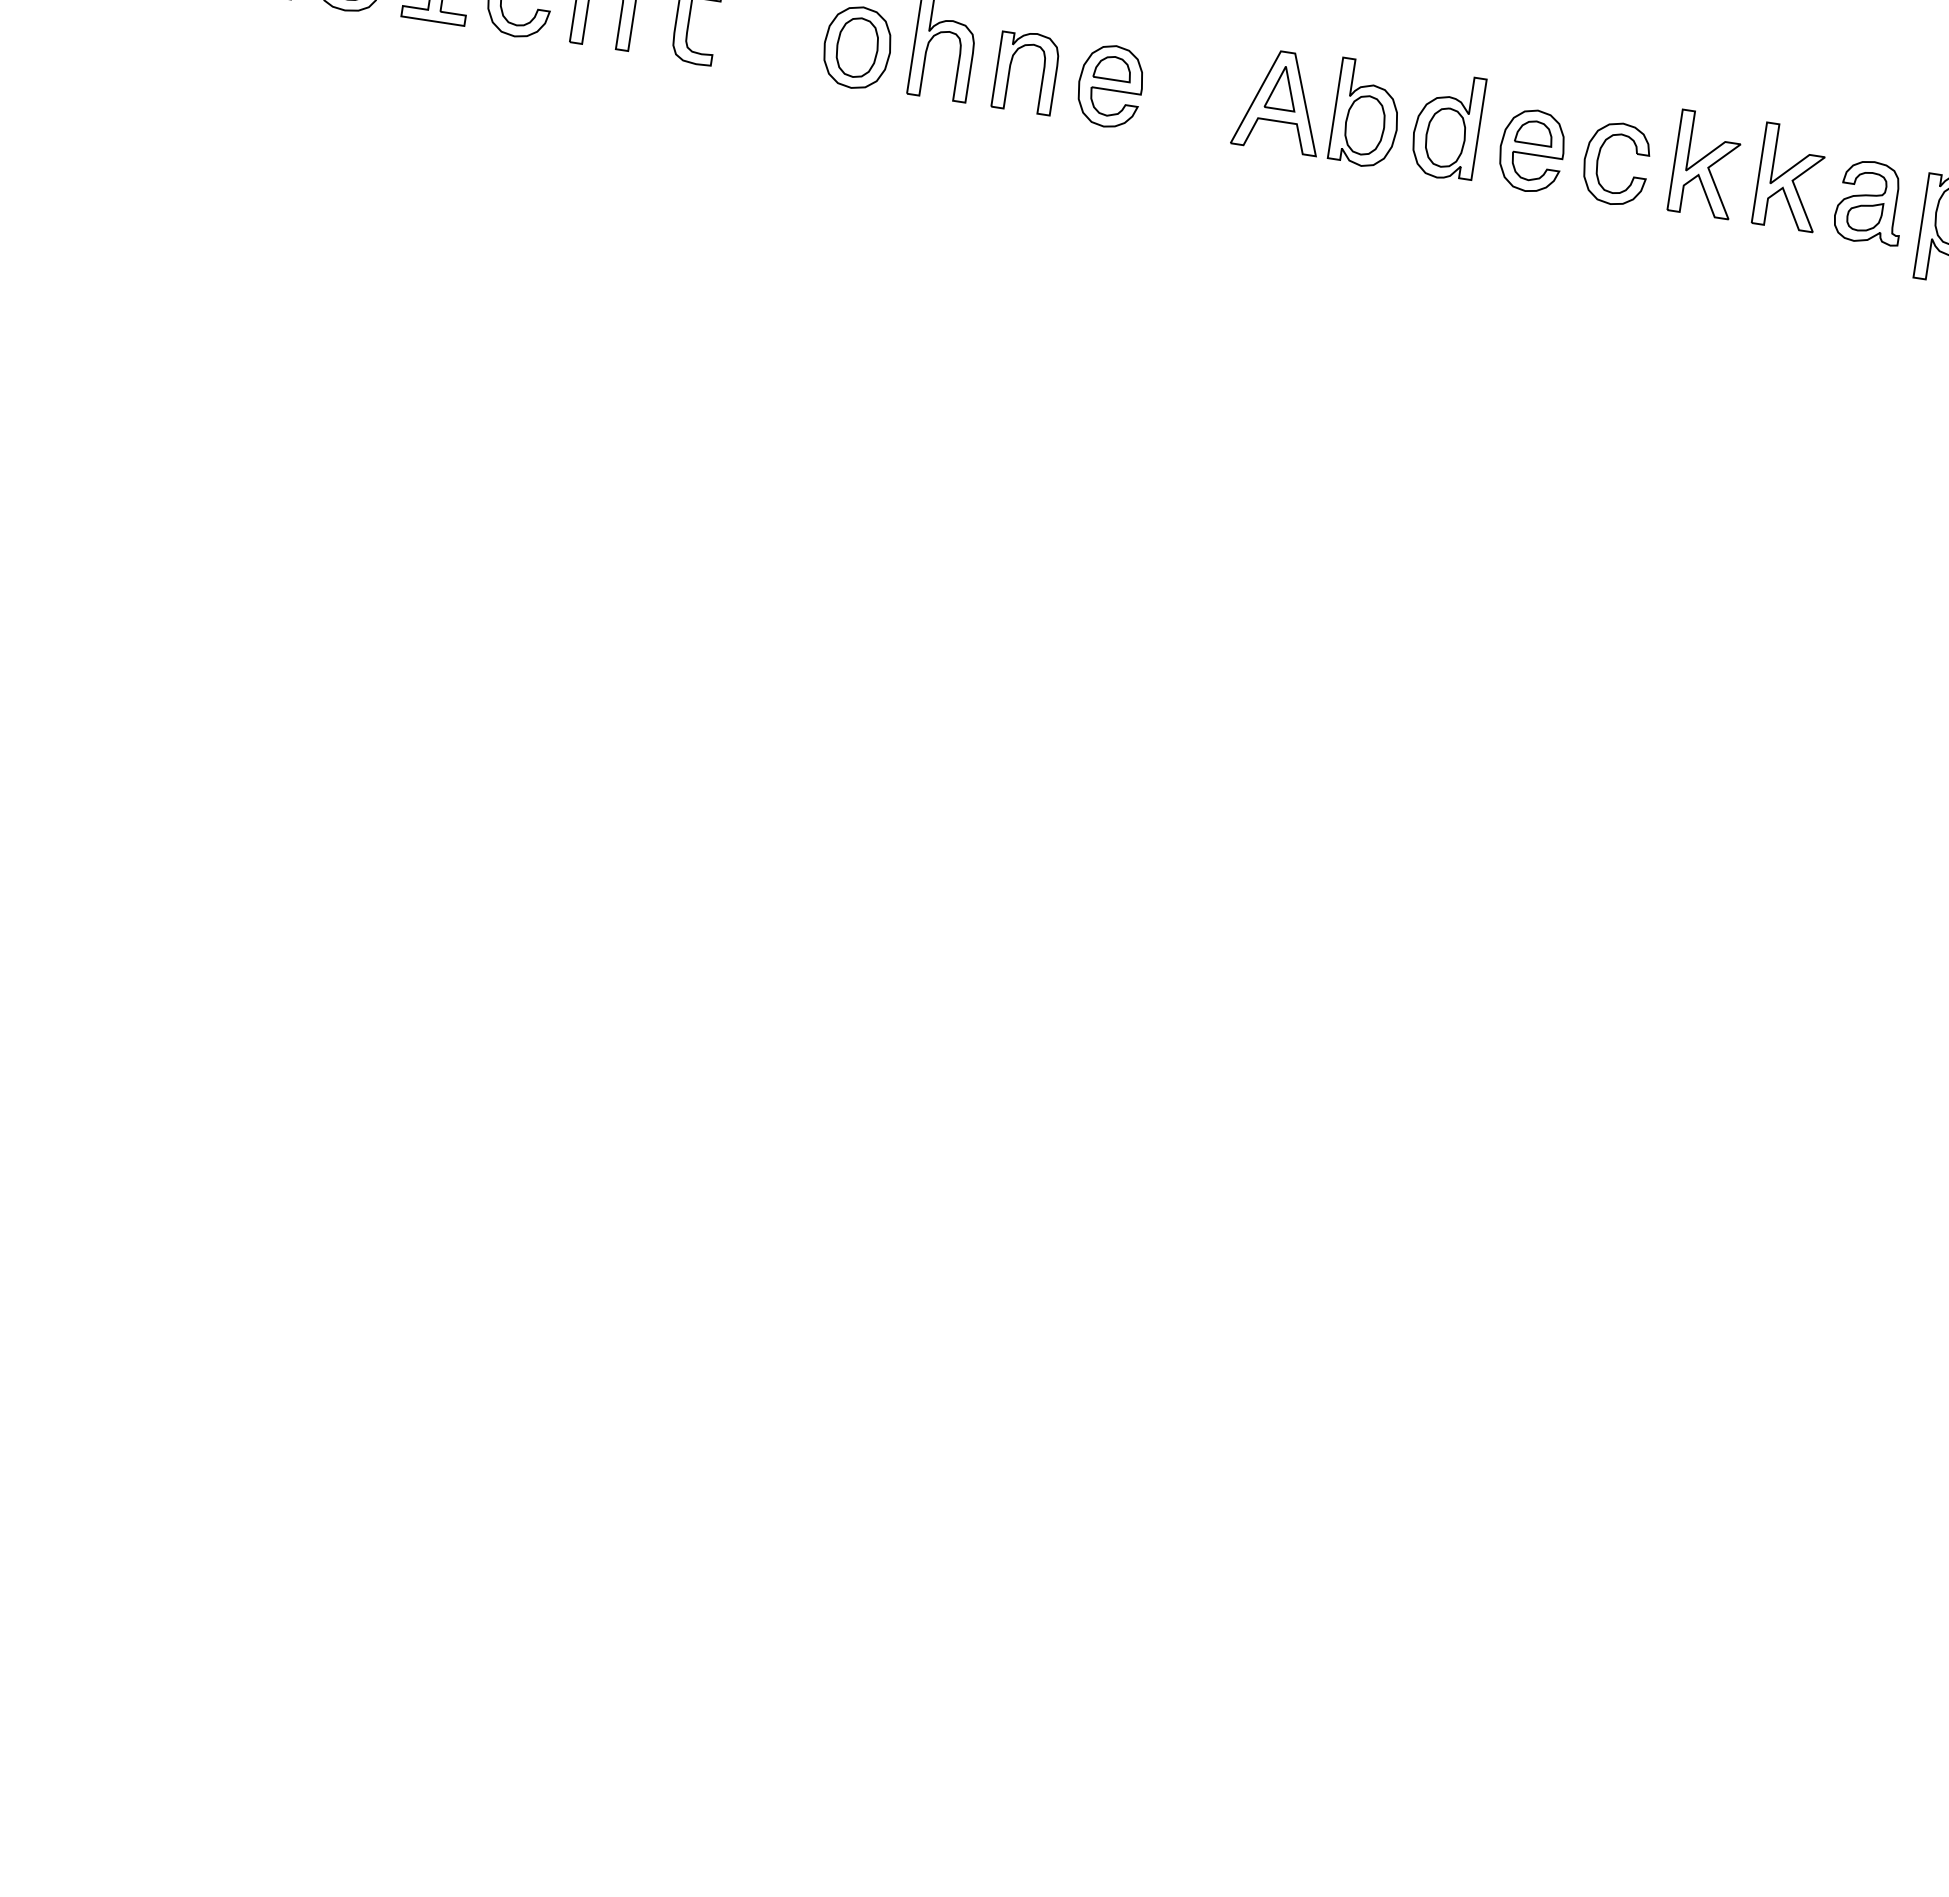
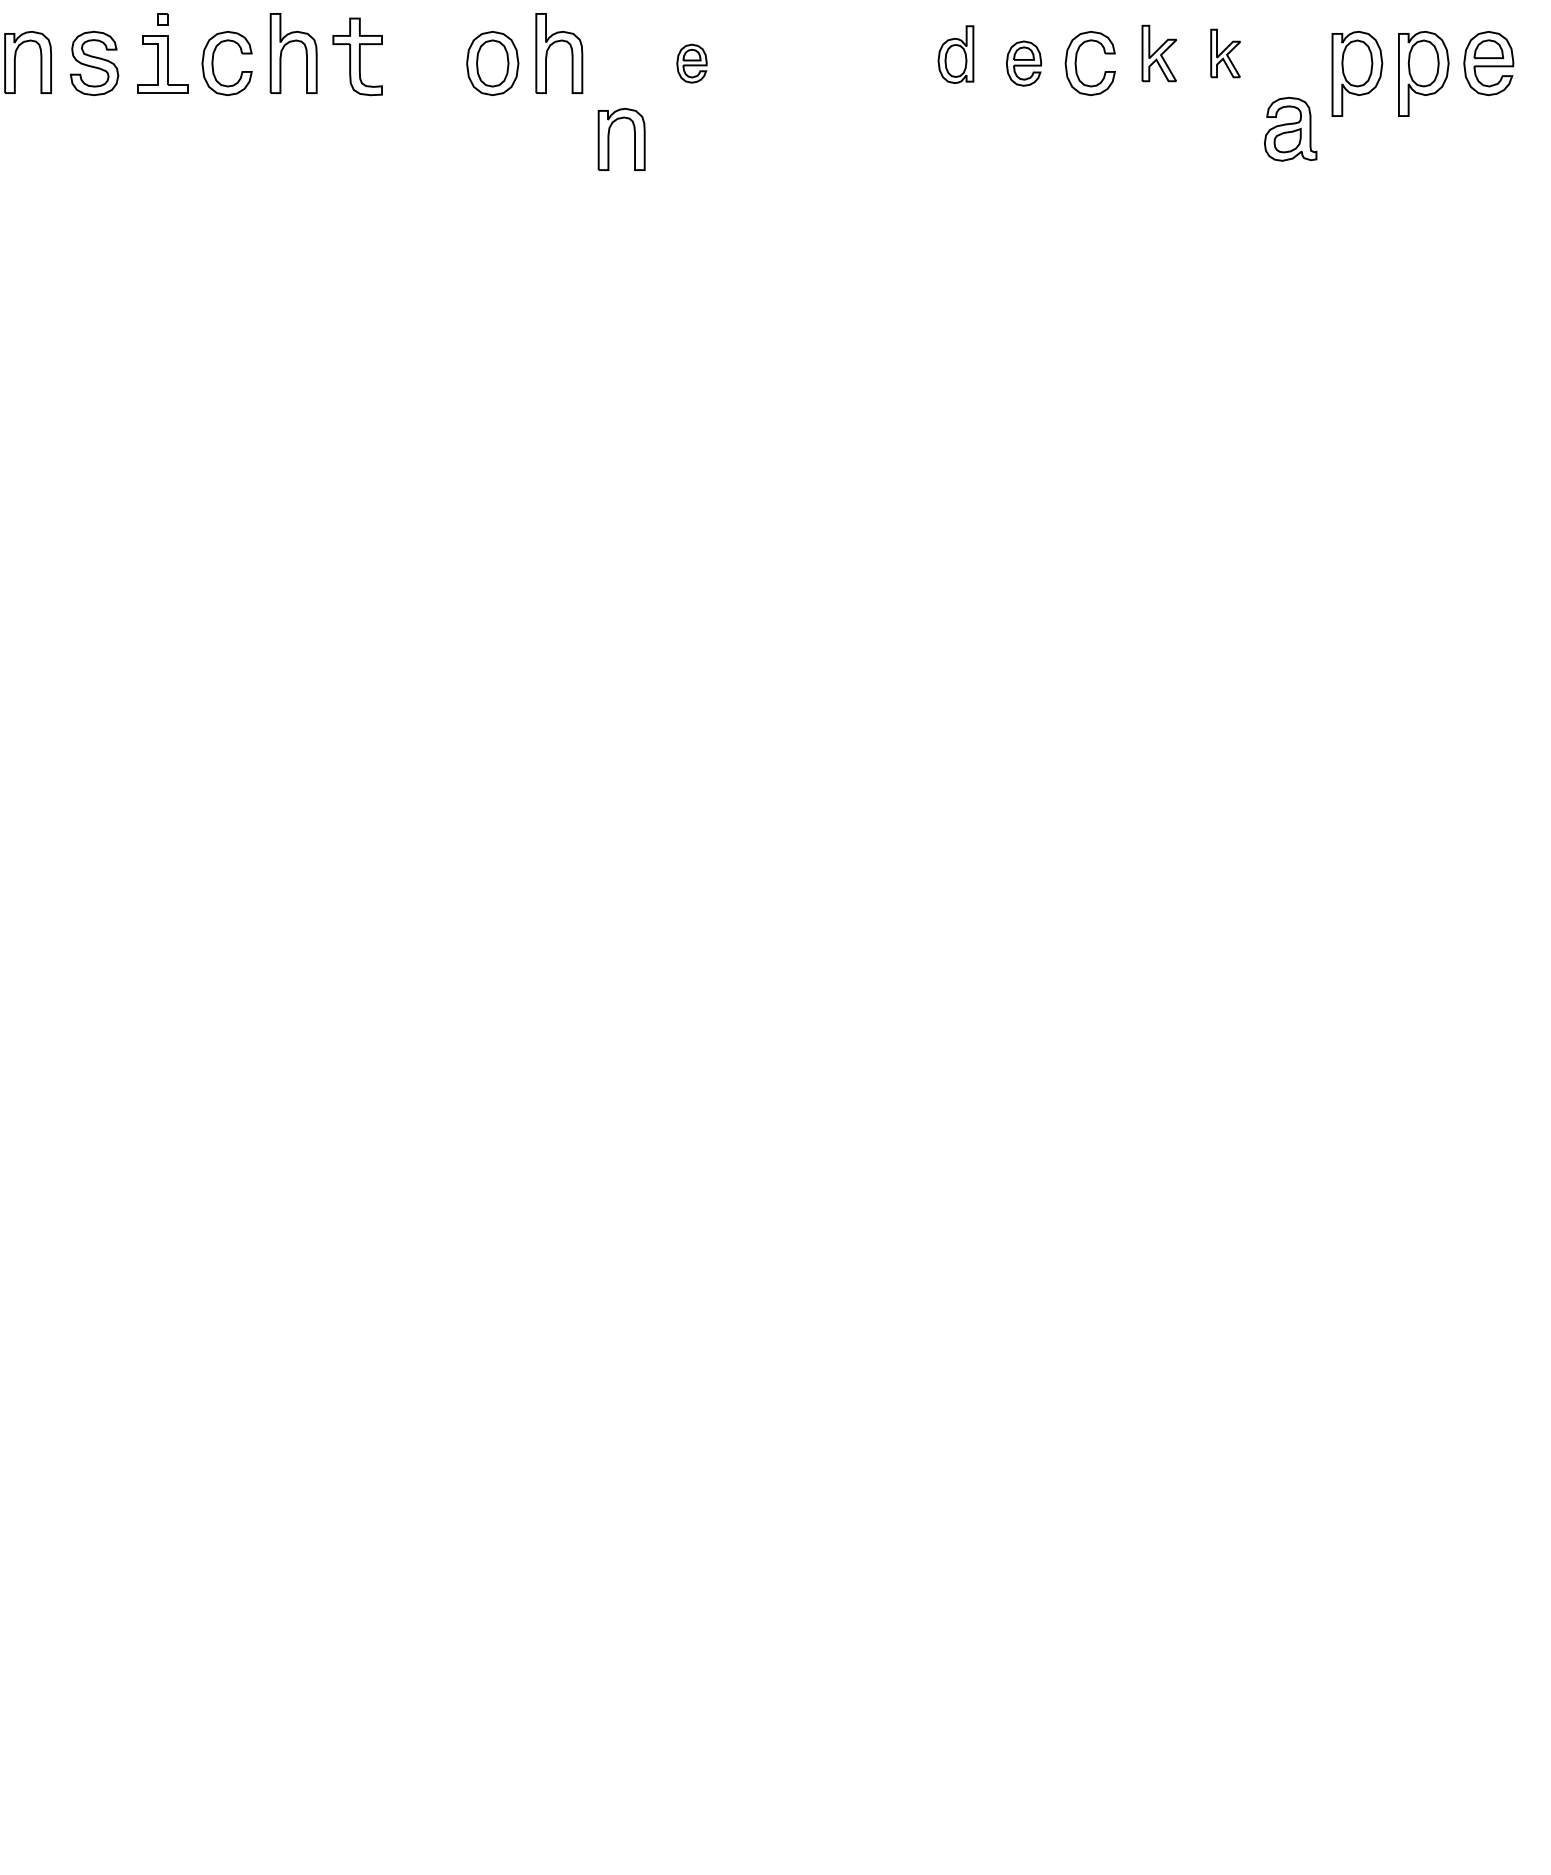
part: (1011, 68) -> (609, 138), moved
part: (1109, 86) -> (691, 63), size x0.6
part: (1307, 108) -> (846, 57), removed
part: (1446, 126) -> (955, 54), size x0.7
part: (1531, 150) -> (1023, 63), size x0.7
part: (1705, 164) -> (1159, 53), size x0.7
part: (1789, 177) -> (1225, 53), size x0.6
part: (1870, 202) -> (1290, 129), moved

